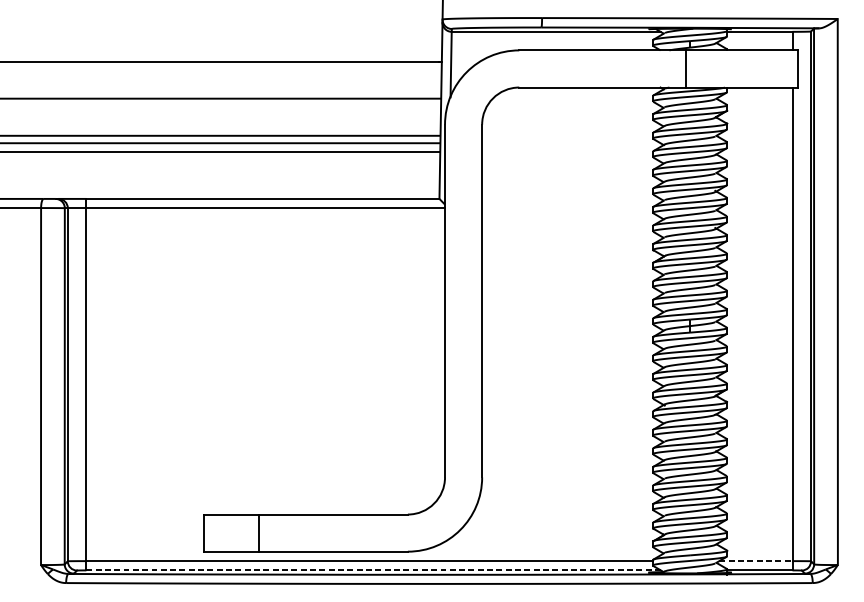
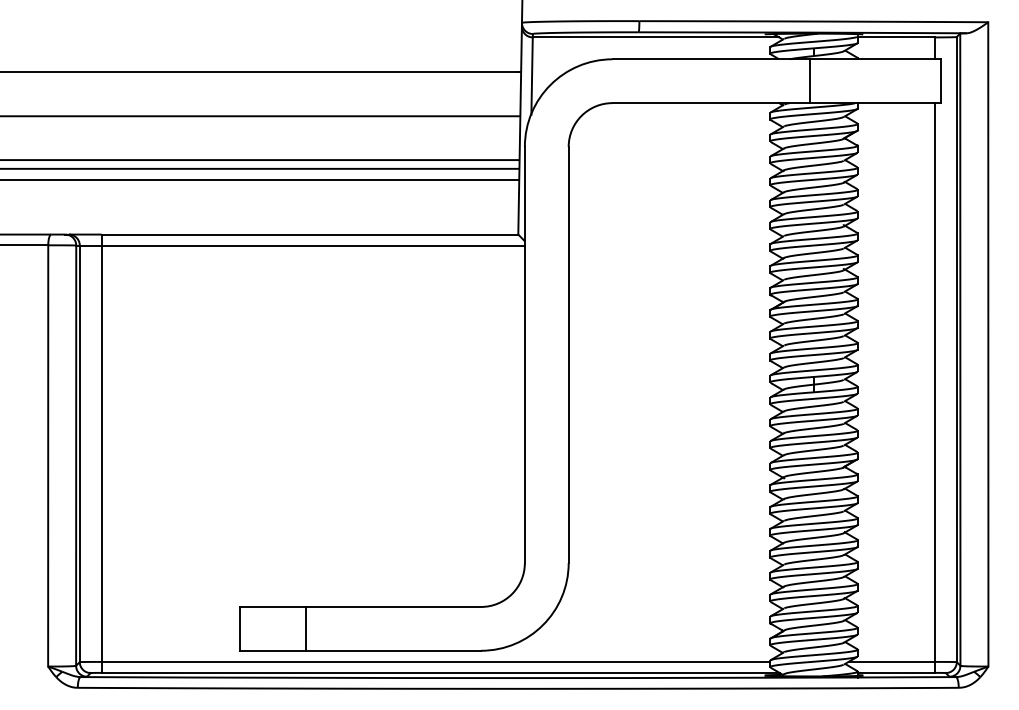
line: (756, 560) -> (892, 661), dashed -> solid
line: (373, 570) -> (440, 672), dashed -> solid

